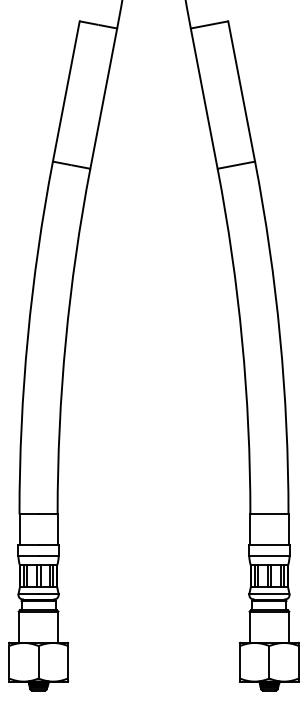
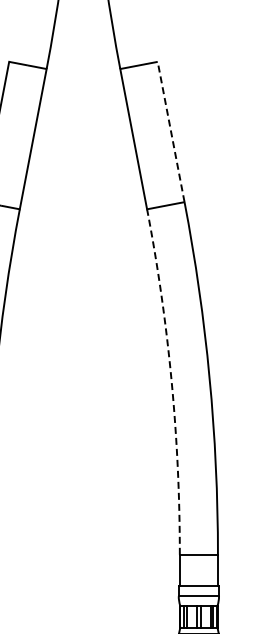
line: (241, 90) -> (170, 131), solid -> dashed
arc: (242, 340) -> (171, 381), solid -> dashed

